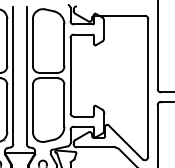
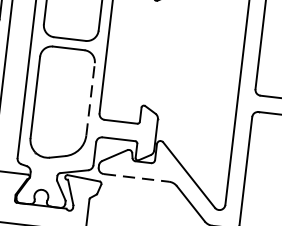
line: (64, 105) -> (90, 98), solid -> dashed
line: (95, 147) -> (135, 177), solid -> dashed

